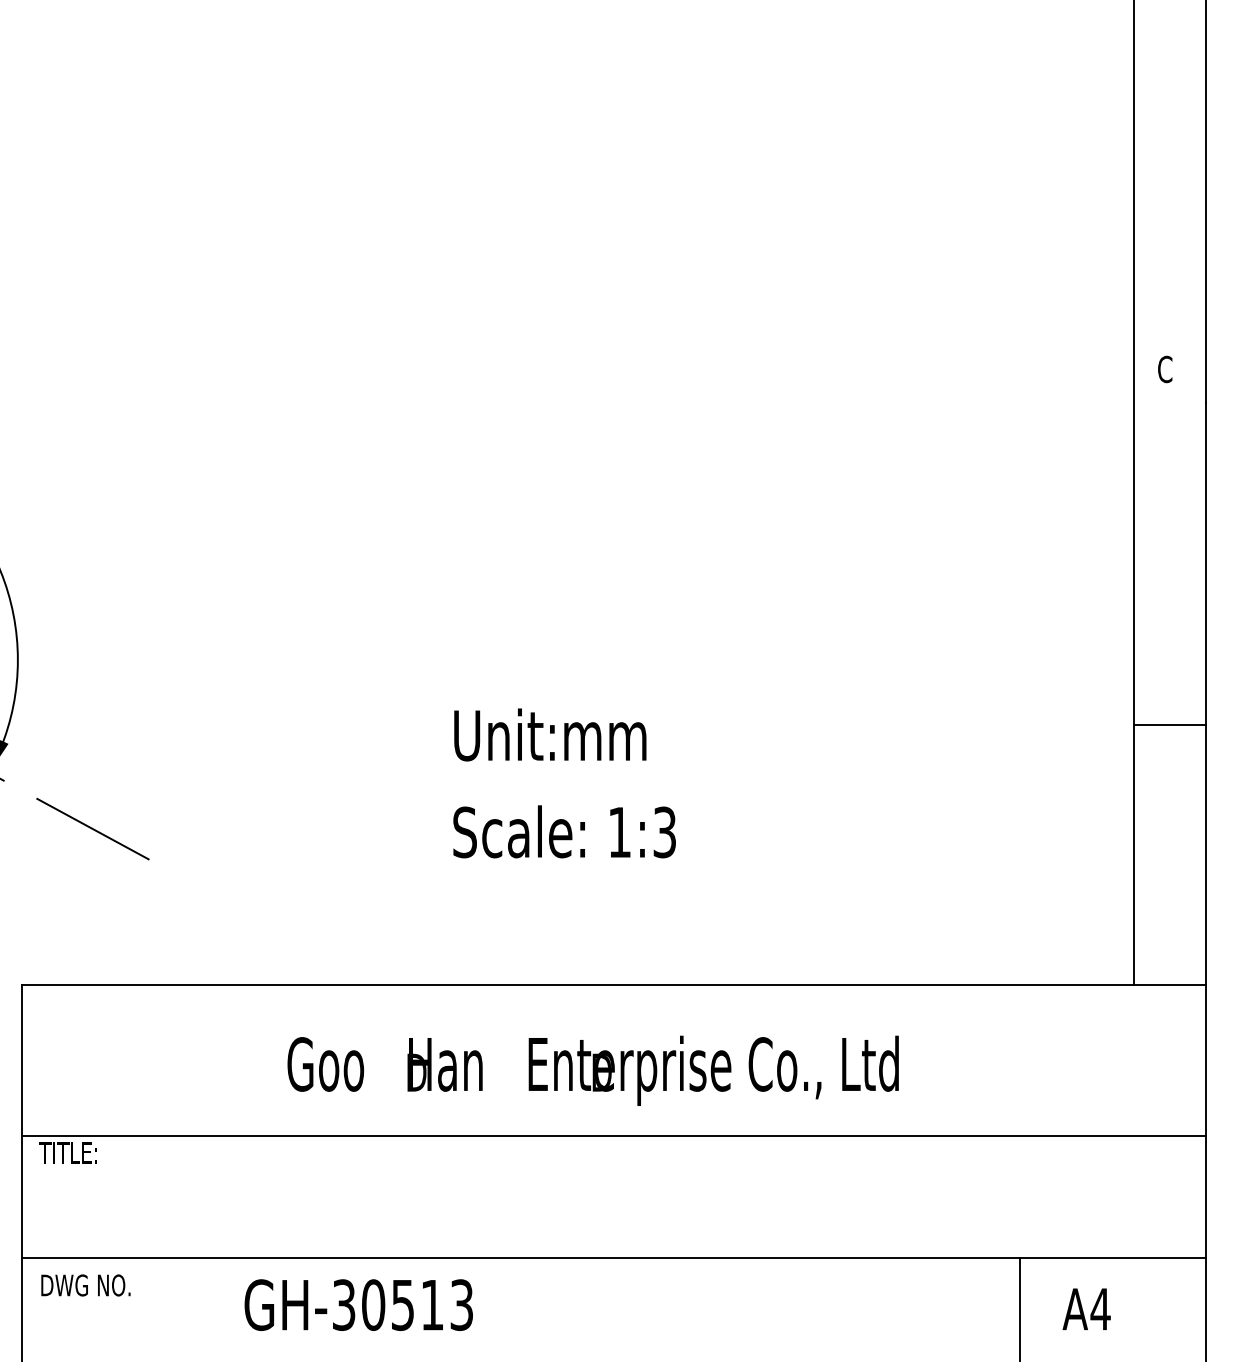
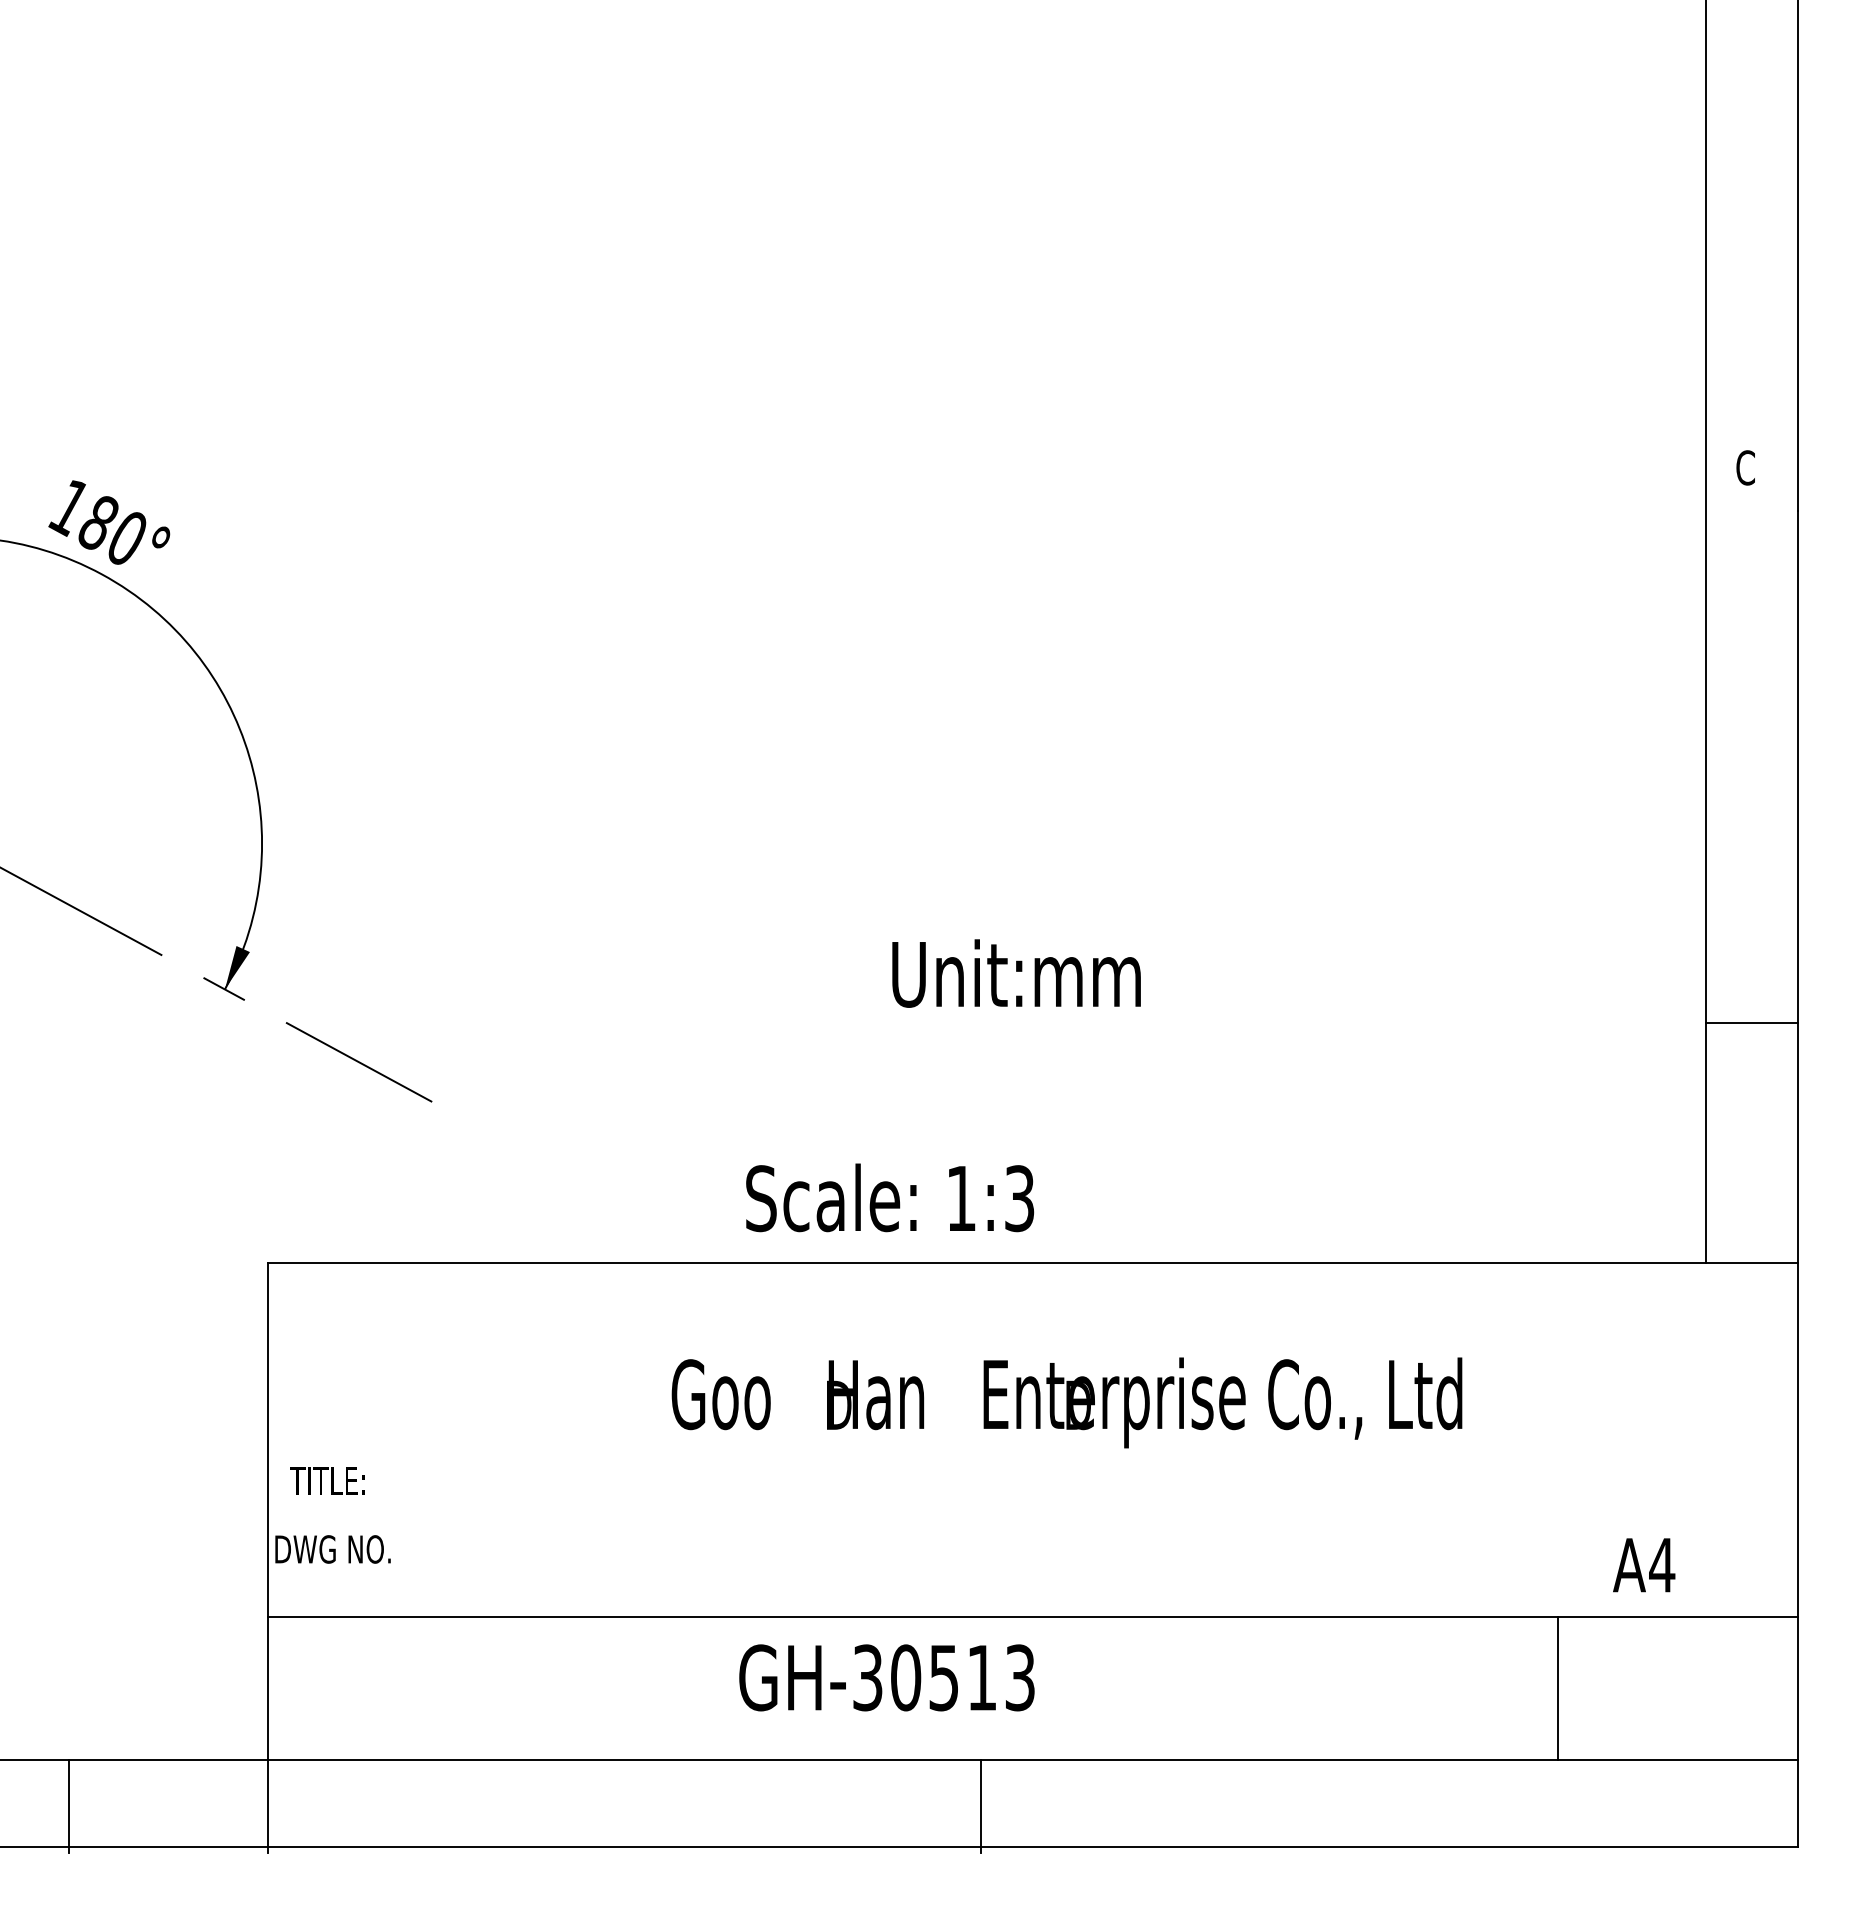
line: (1169, 725) -> (1751, 1023), moved
text: (550, 734) -> (1016, 973), moved
text: (564, 831) -> (890, 1197), moved
text: (592, 1070) -> (1066, 1402), moved
line: (613, 1136) -> (1032, 1459), removed
text: (85, 1285) -> (332, 1549), moved
text: (358, 1304) -> (886, 1677), moved
text: (1086, 1309) -> (1644, 1565), moved

